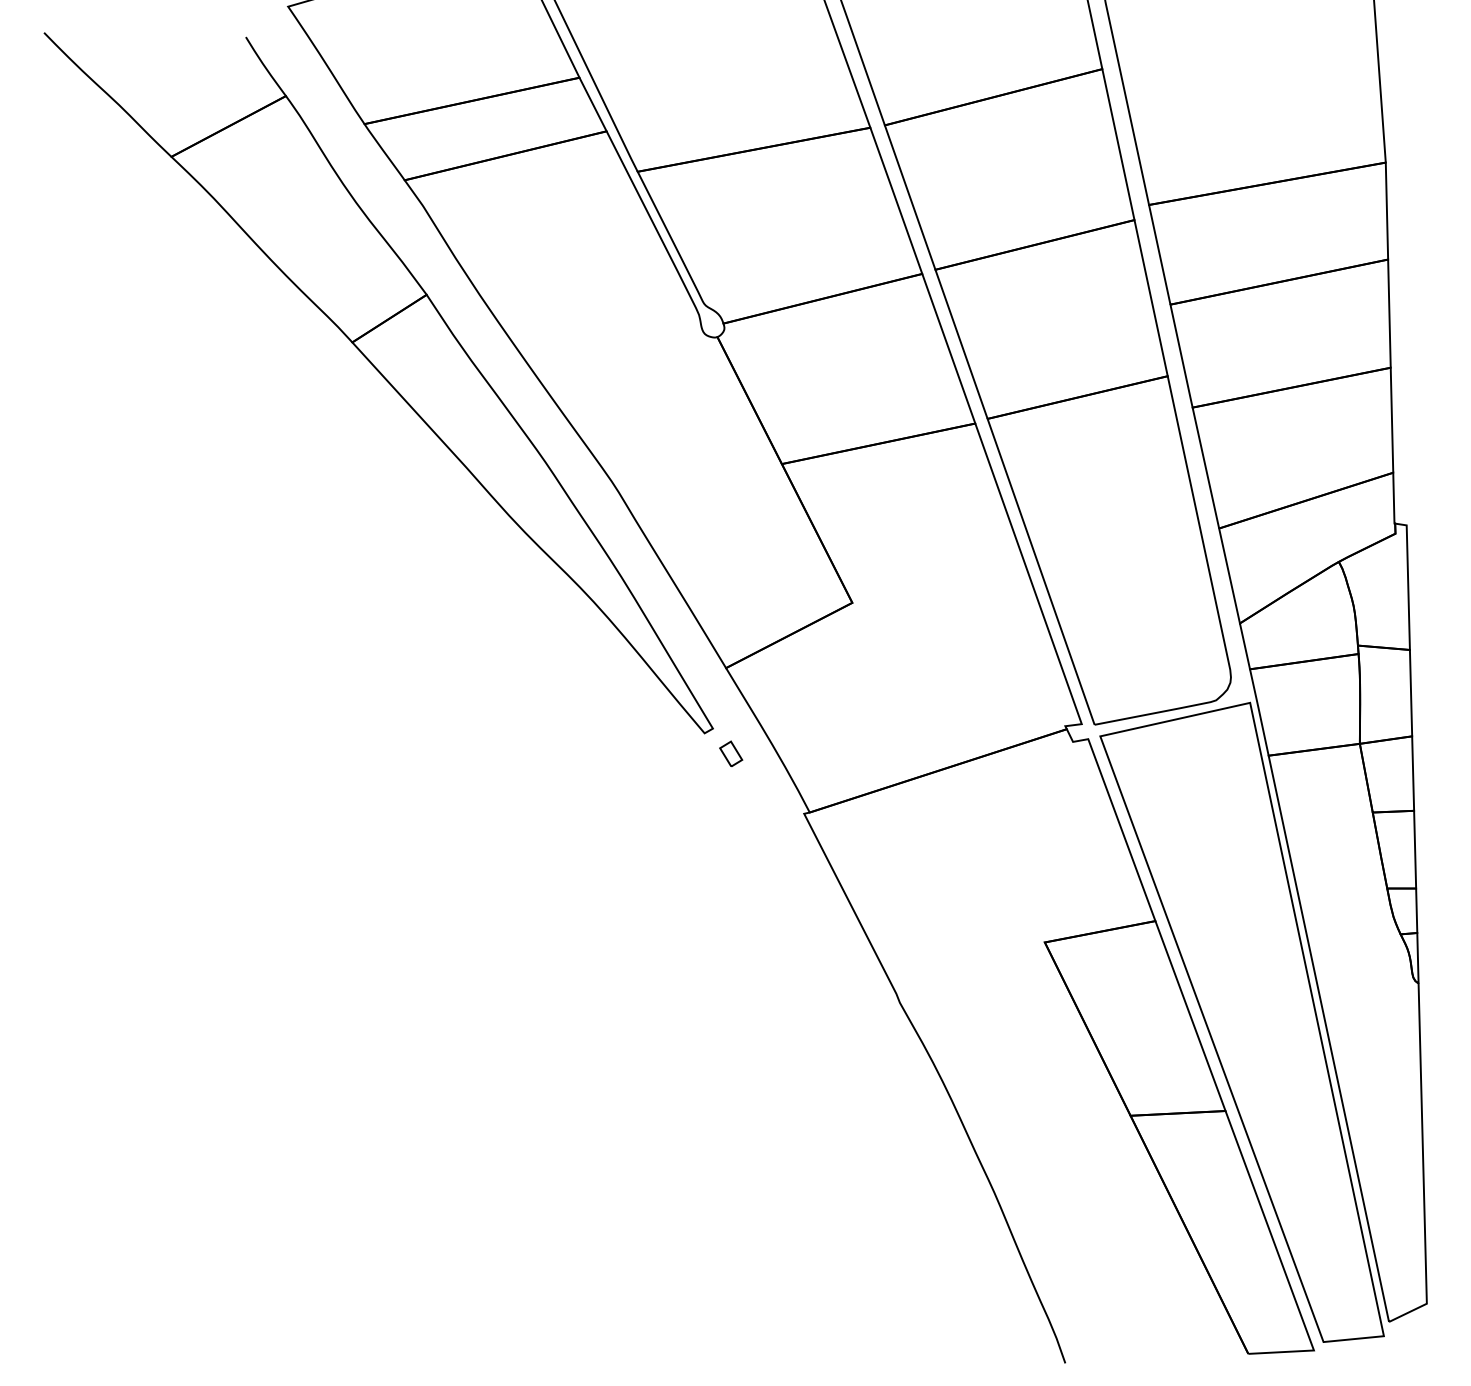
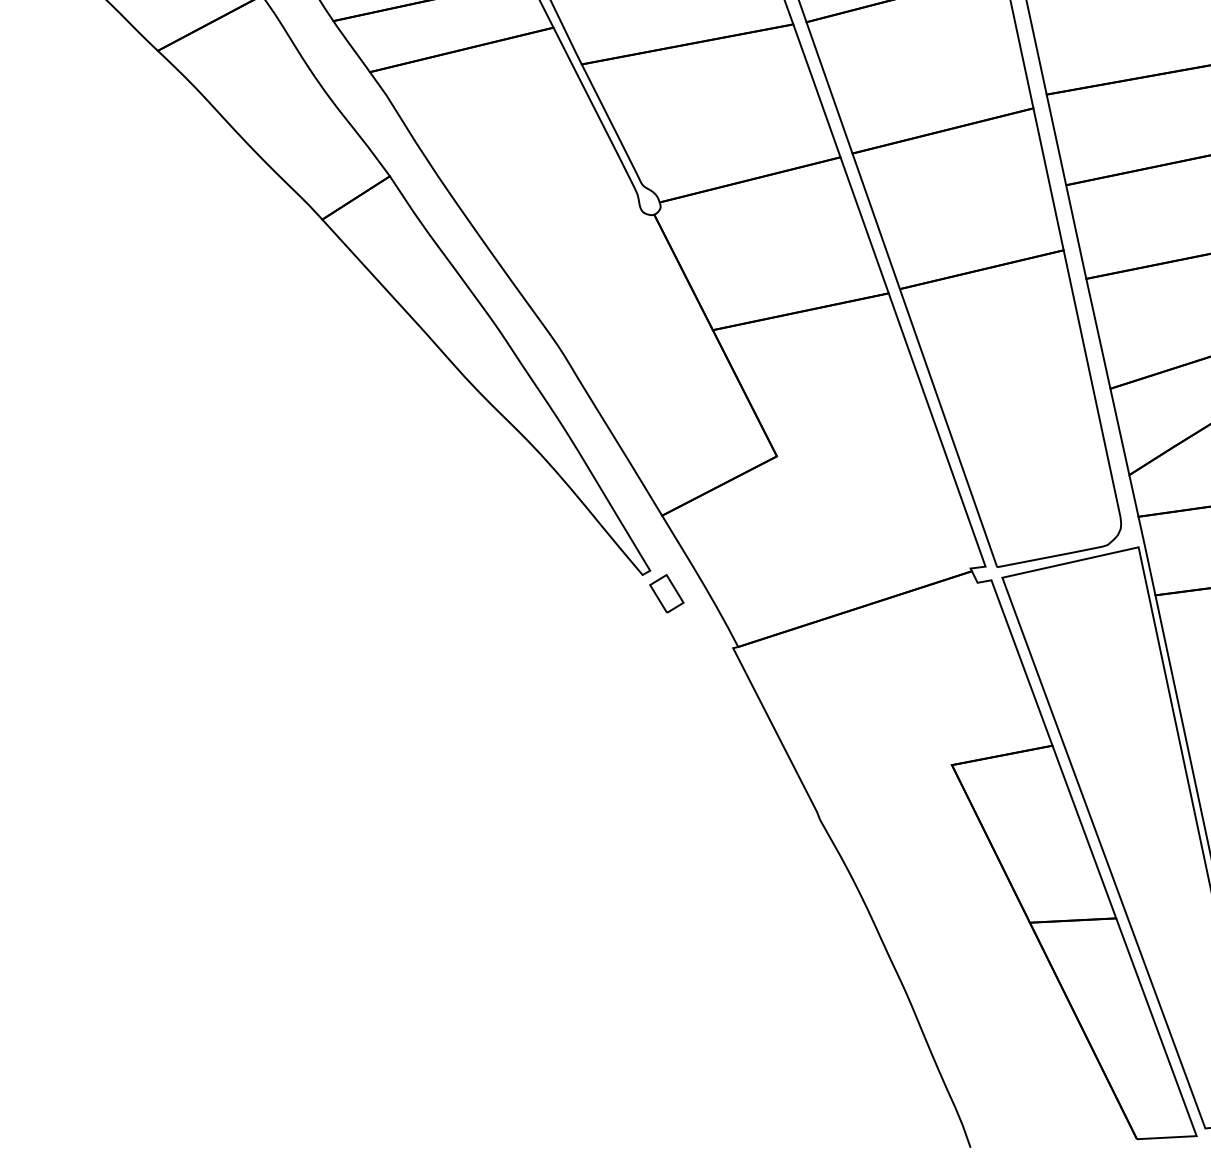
part: (730, 753) -> (666, 593), size x1.67

